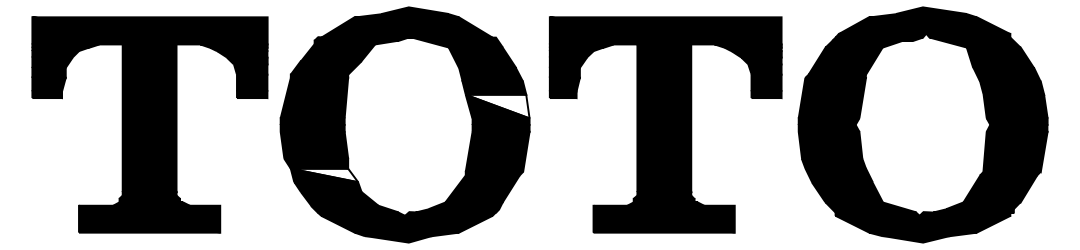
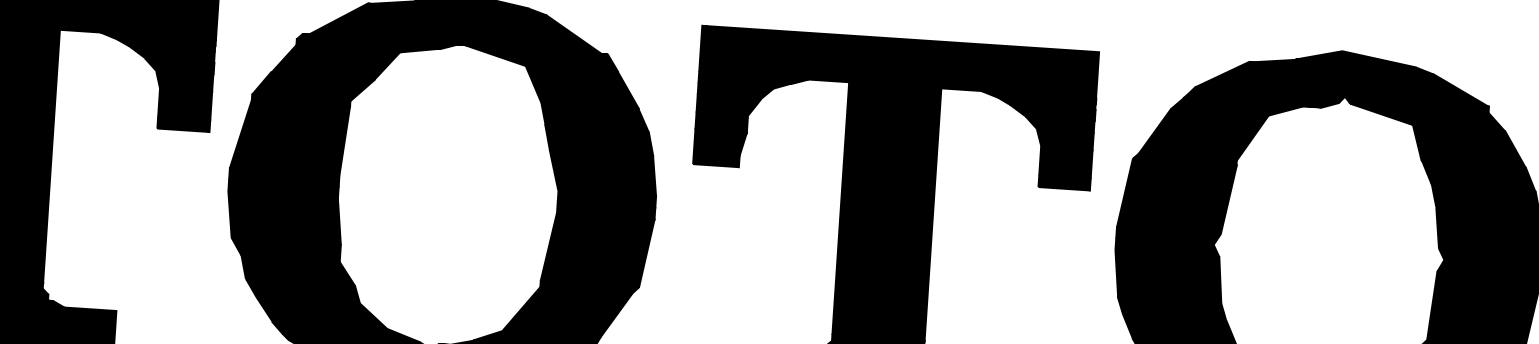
fill: (497, 106) -> (602, 172), added
fill: (324, 175) -> (298, 271), added

